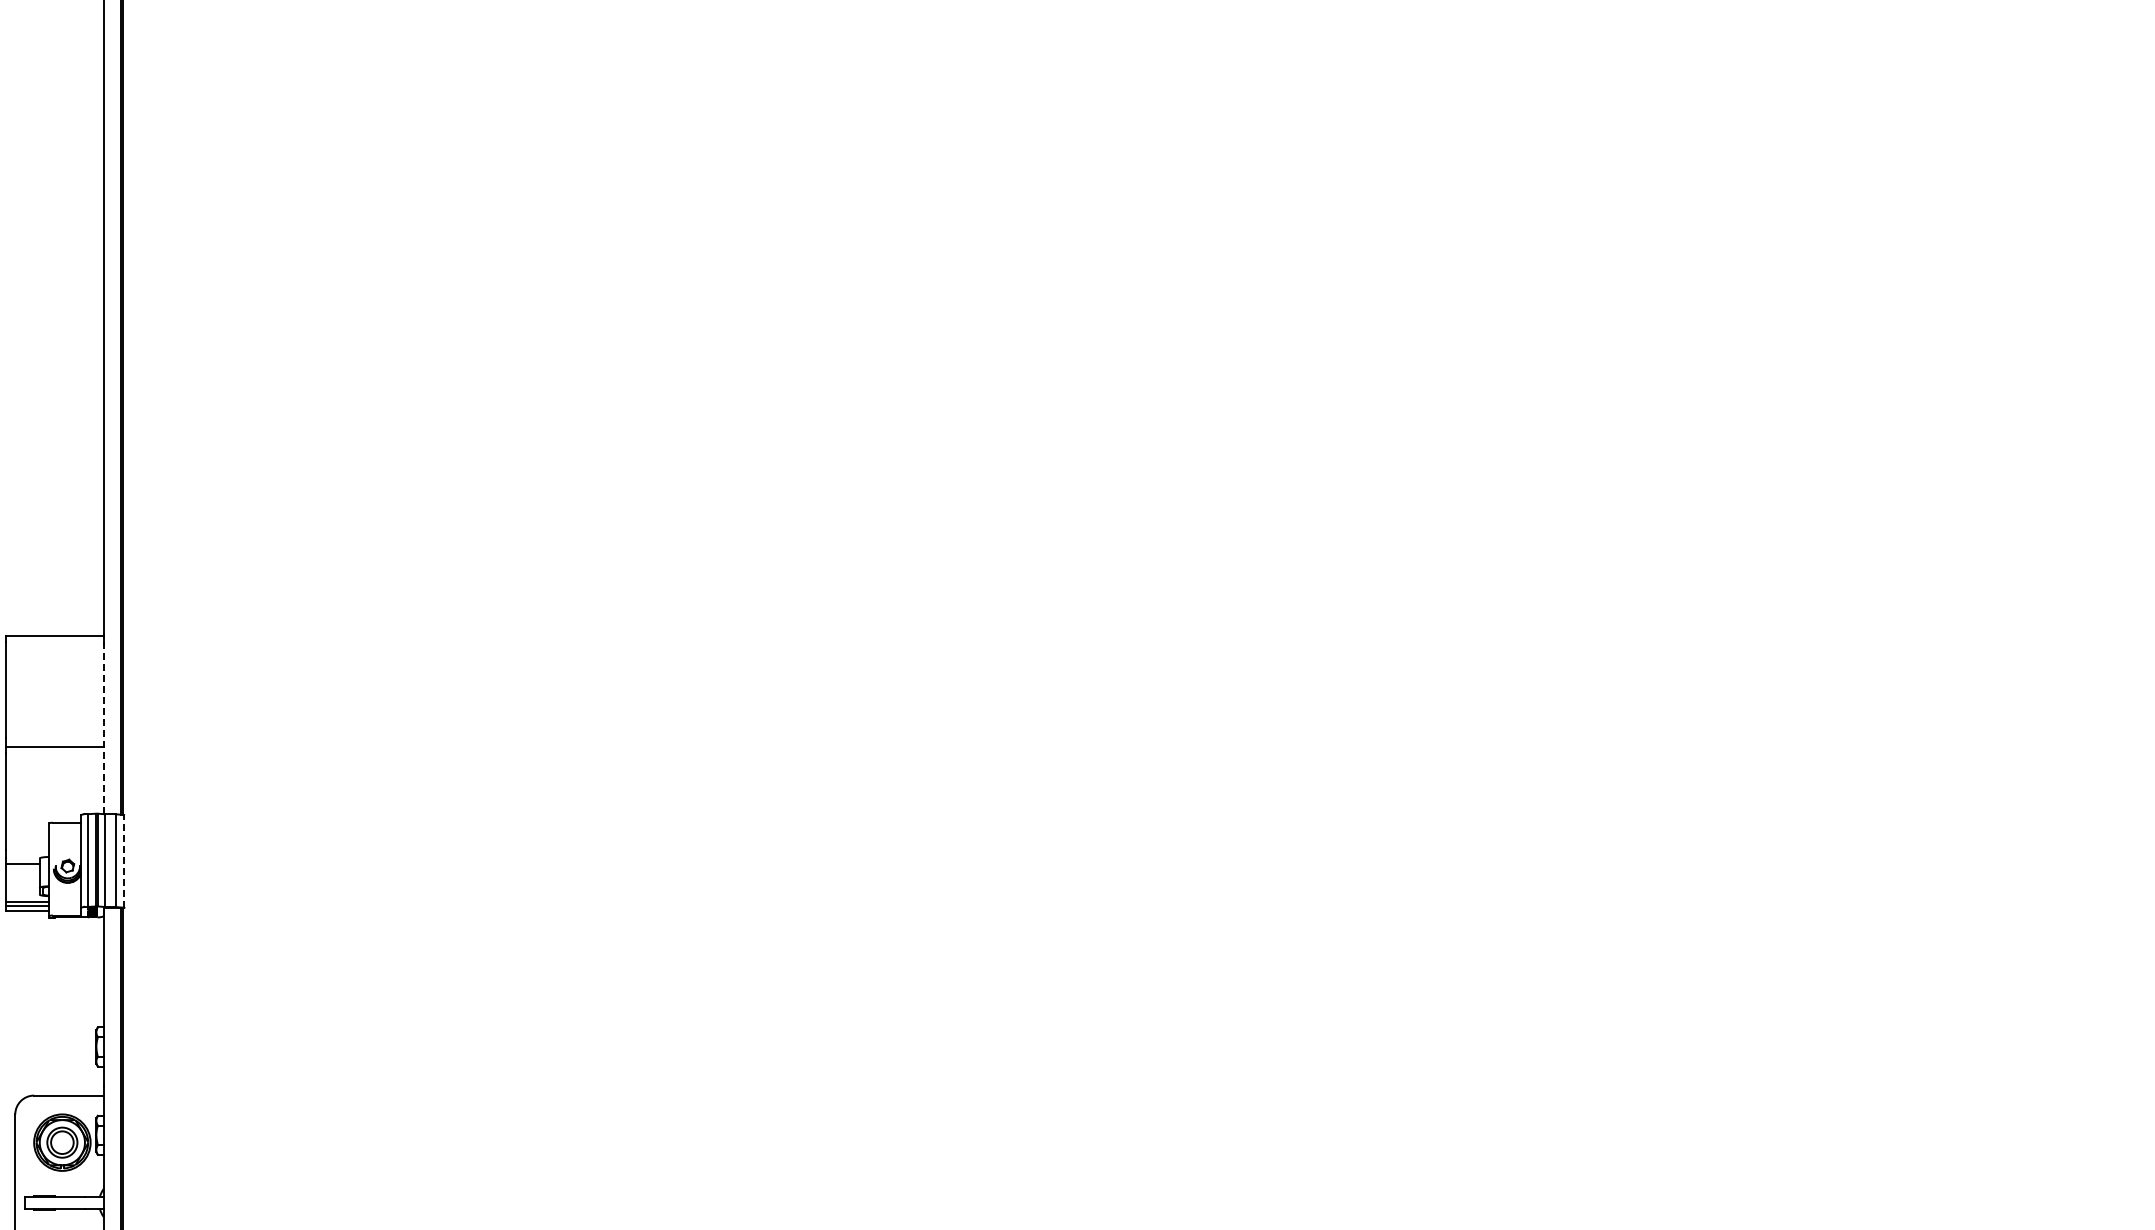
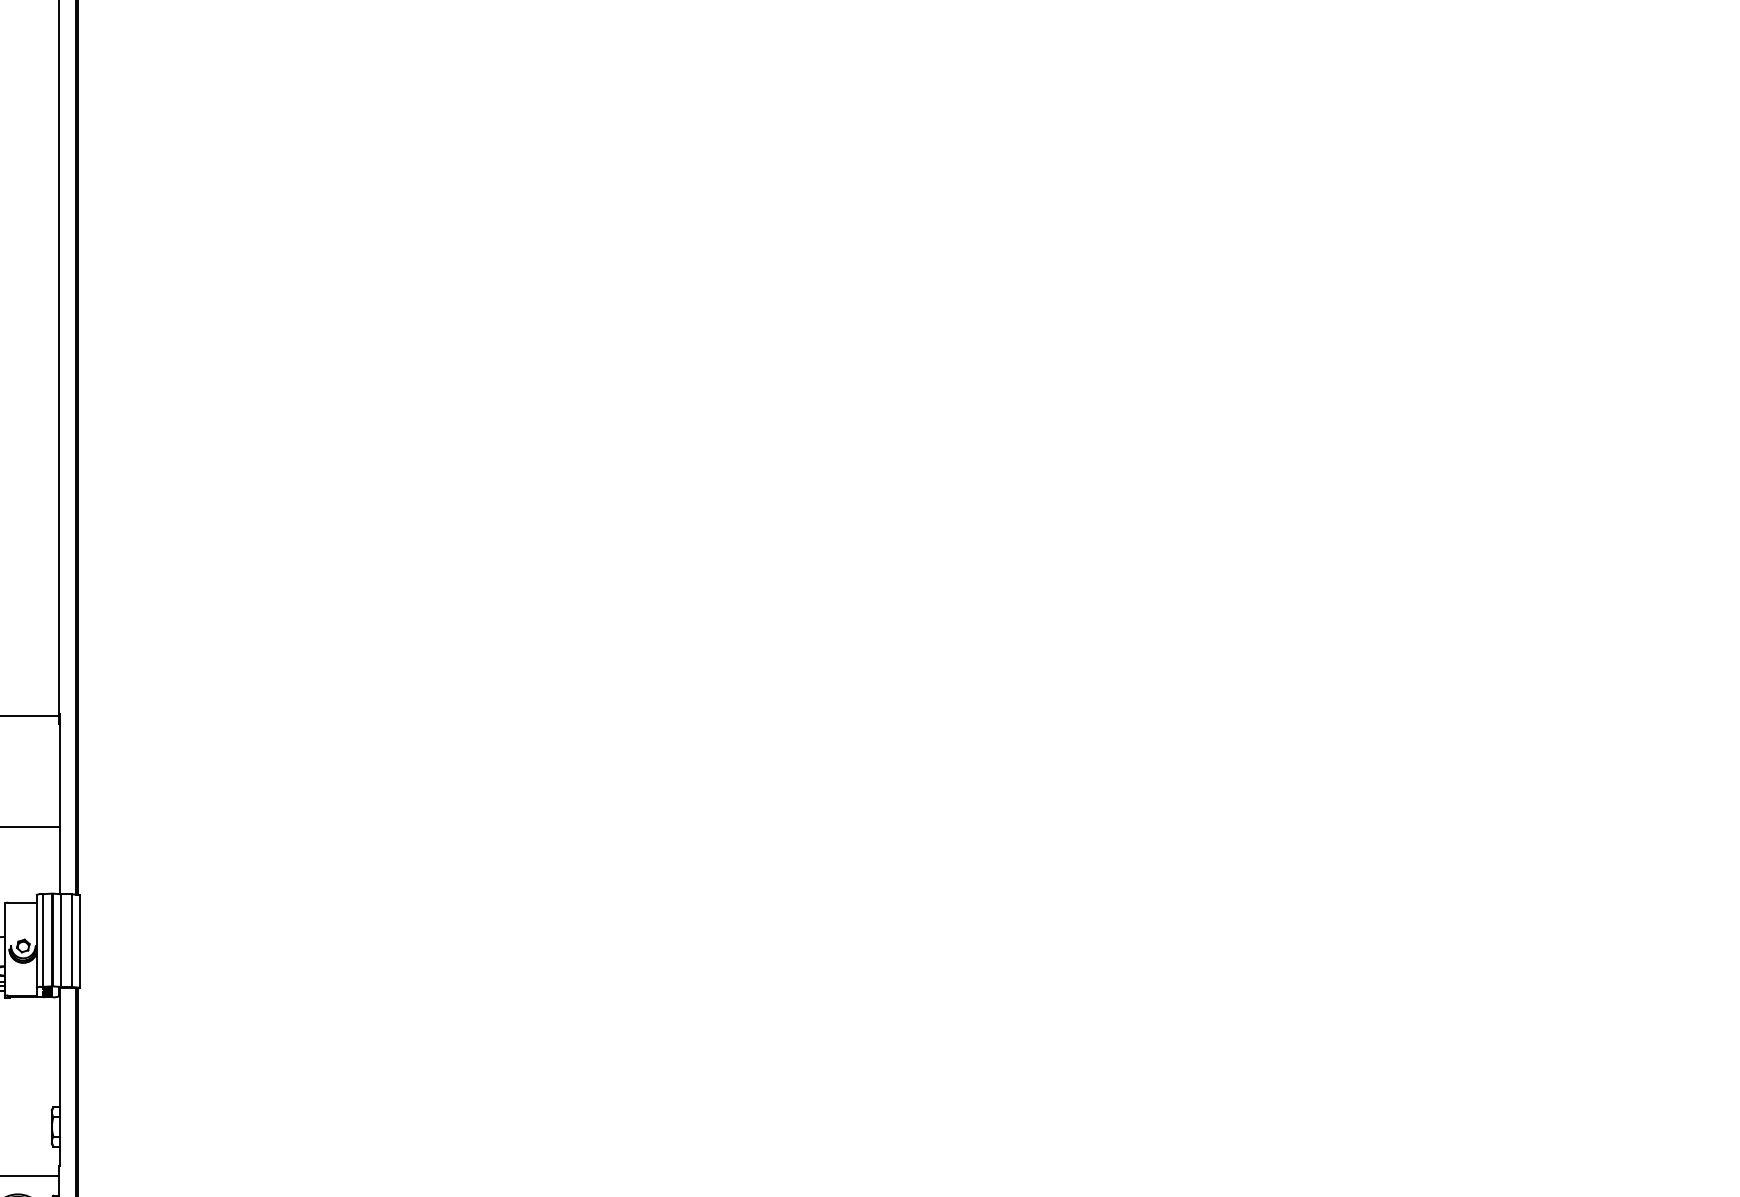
line: (104, 723) -> (60, 803), dashed -> solid
line: (124, 861) -> (80, 941), dashed -> solid

